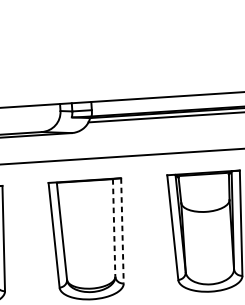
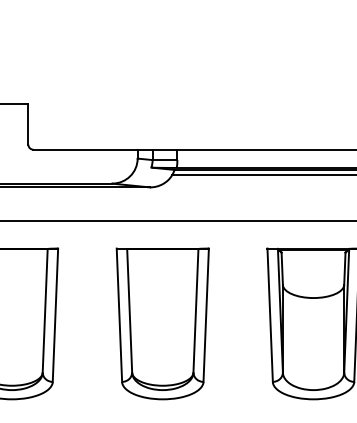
line: (113, 227) -> (195, 310), dashed -> solid
line: (122, 231) -> (206, 315), dashed -> solid

